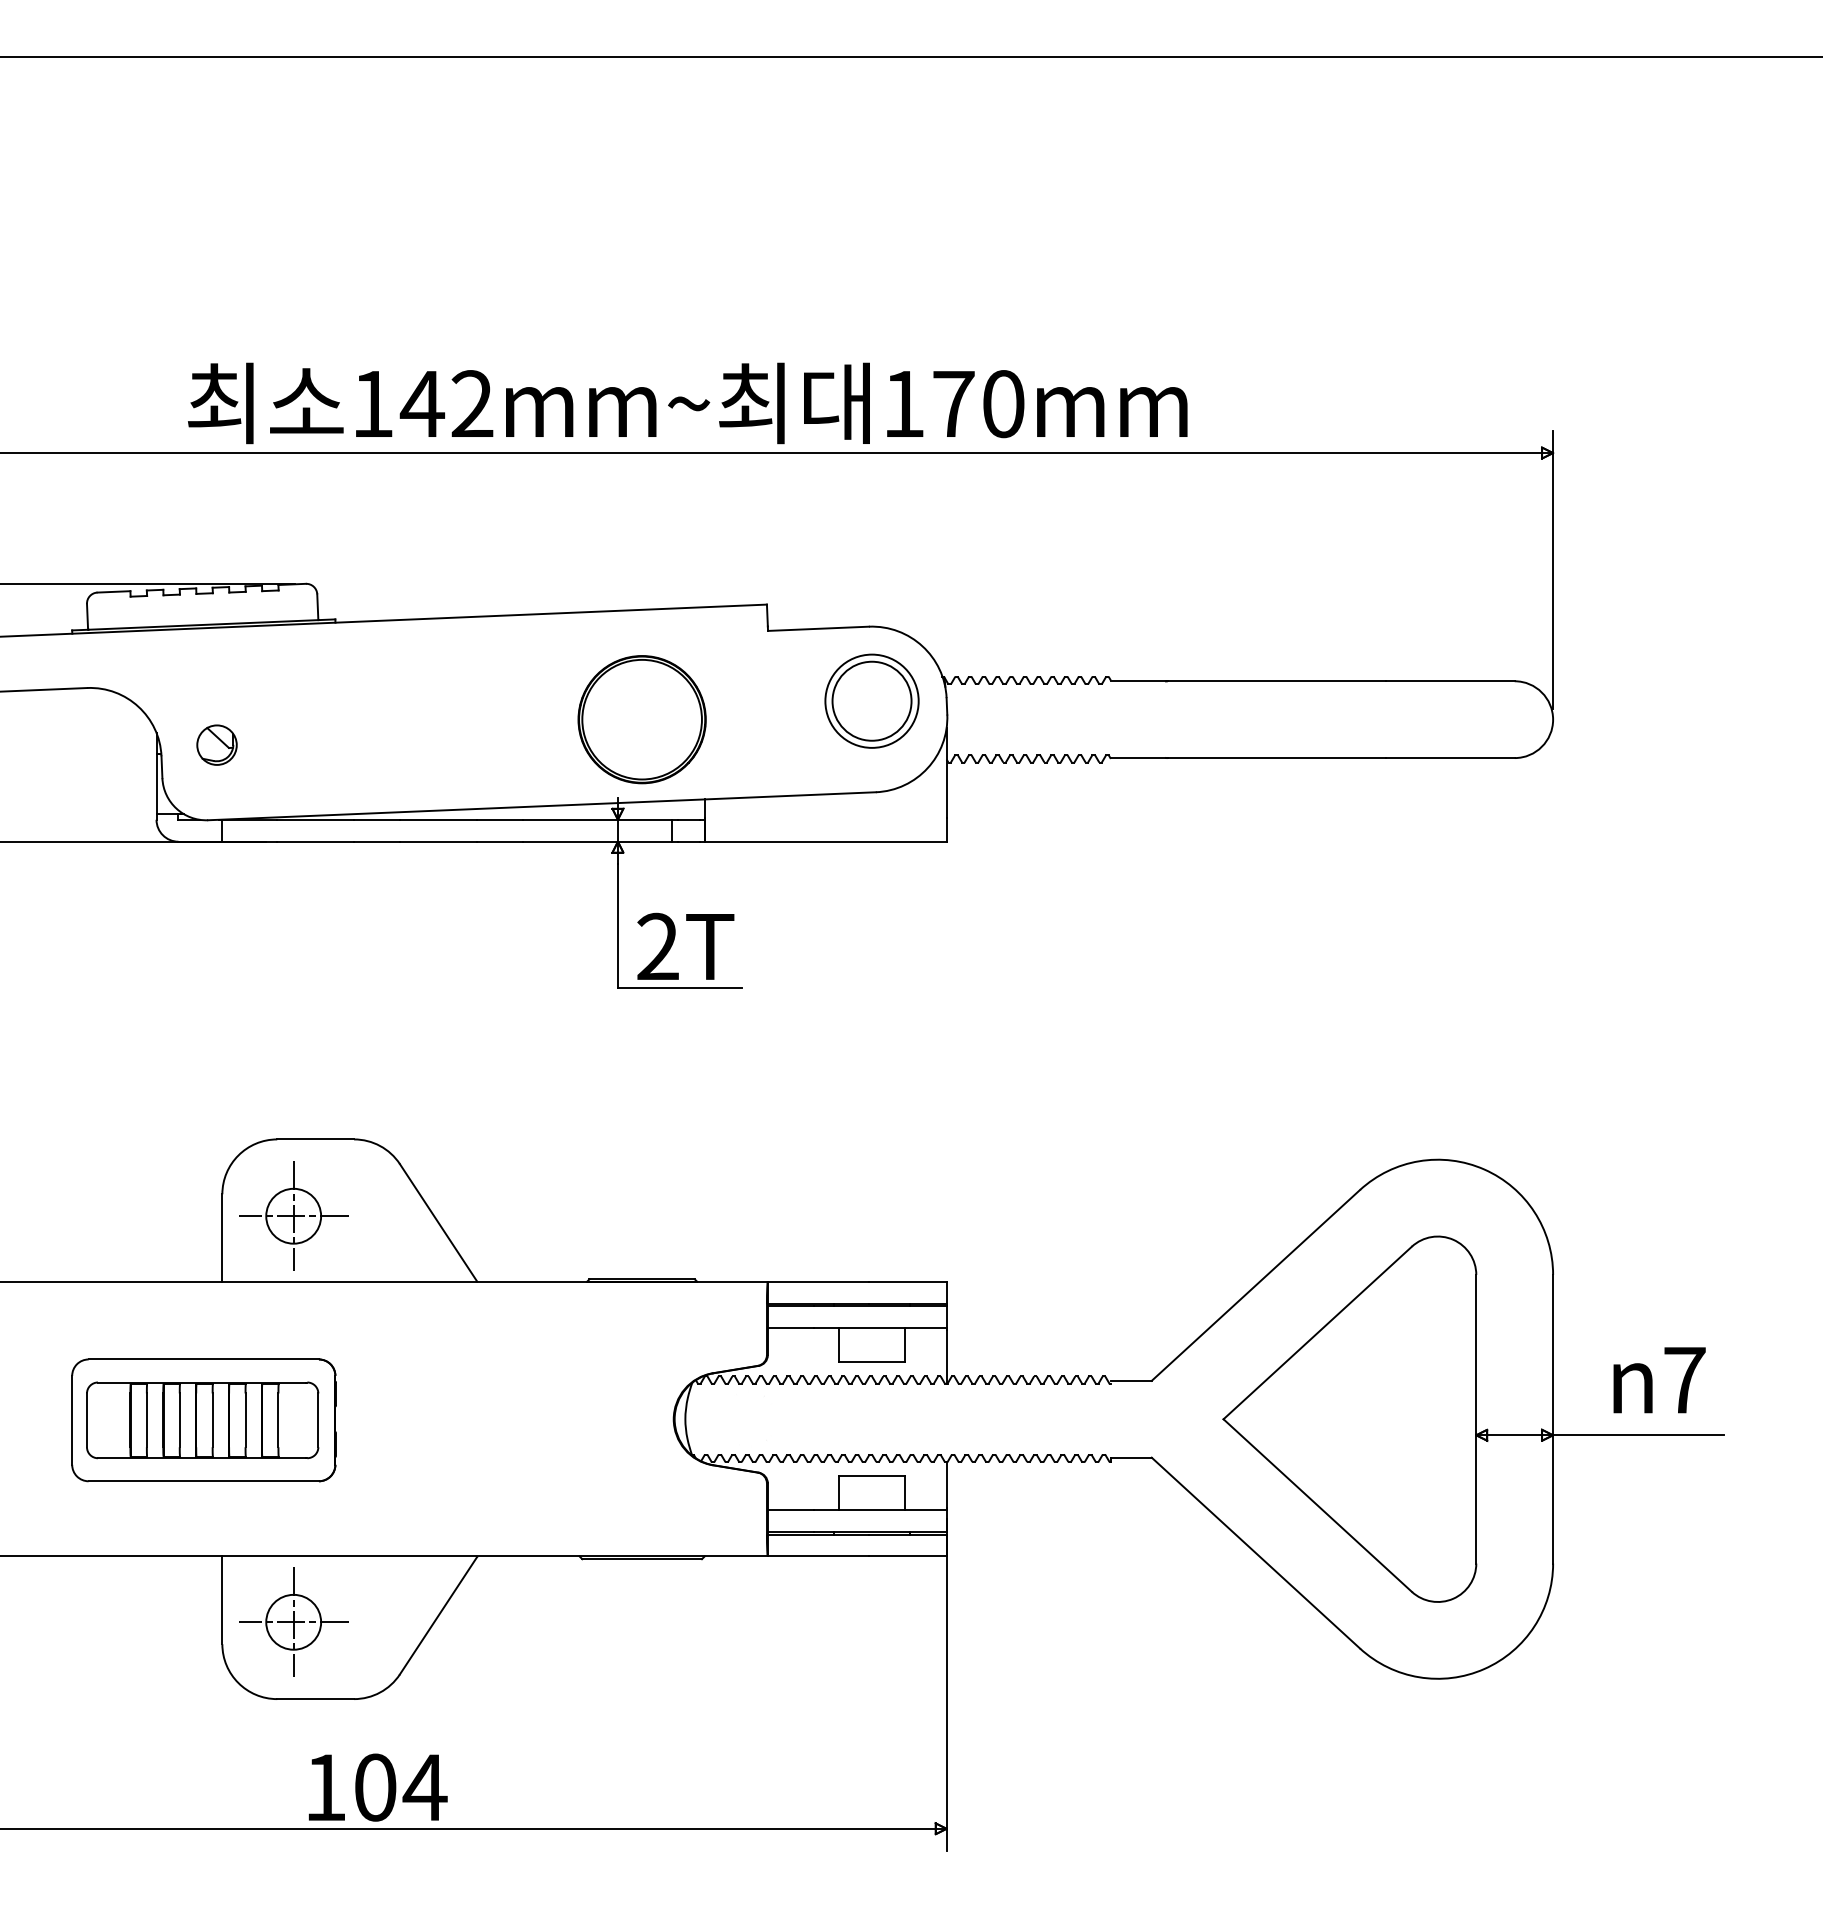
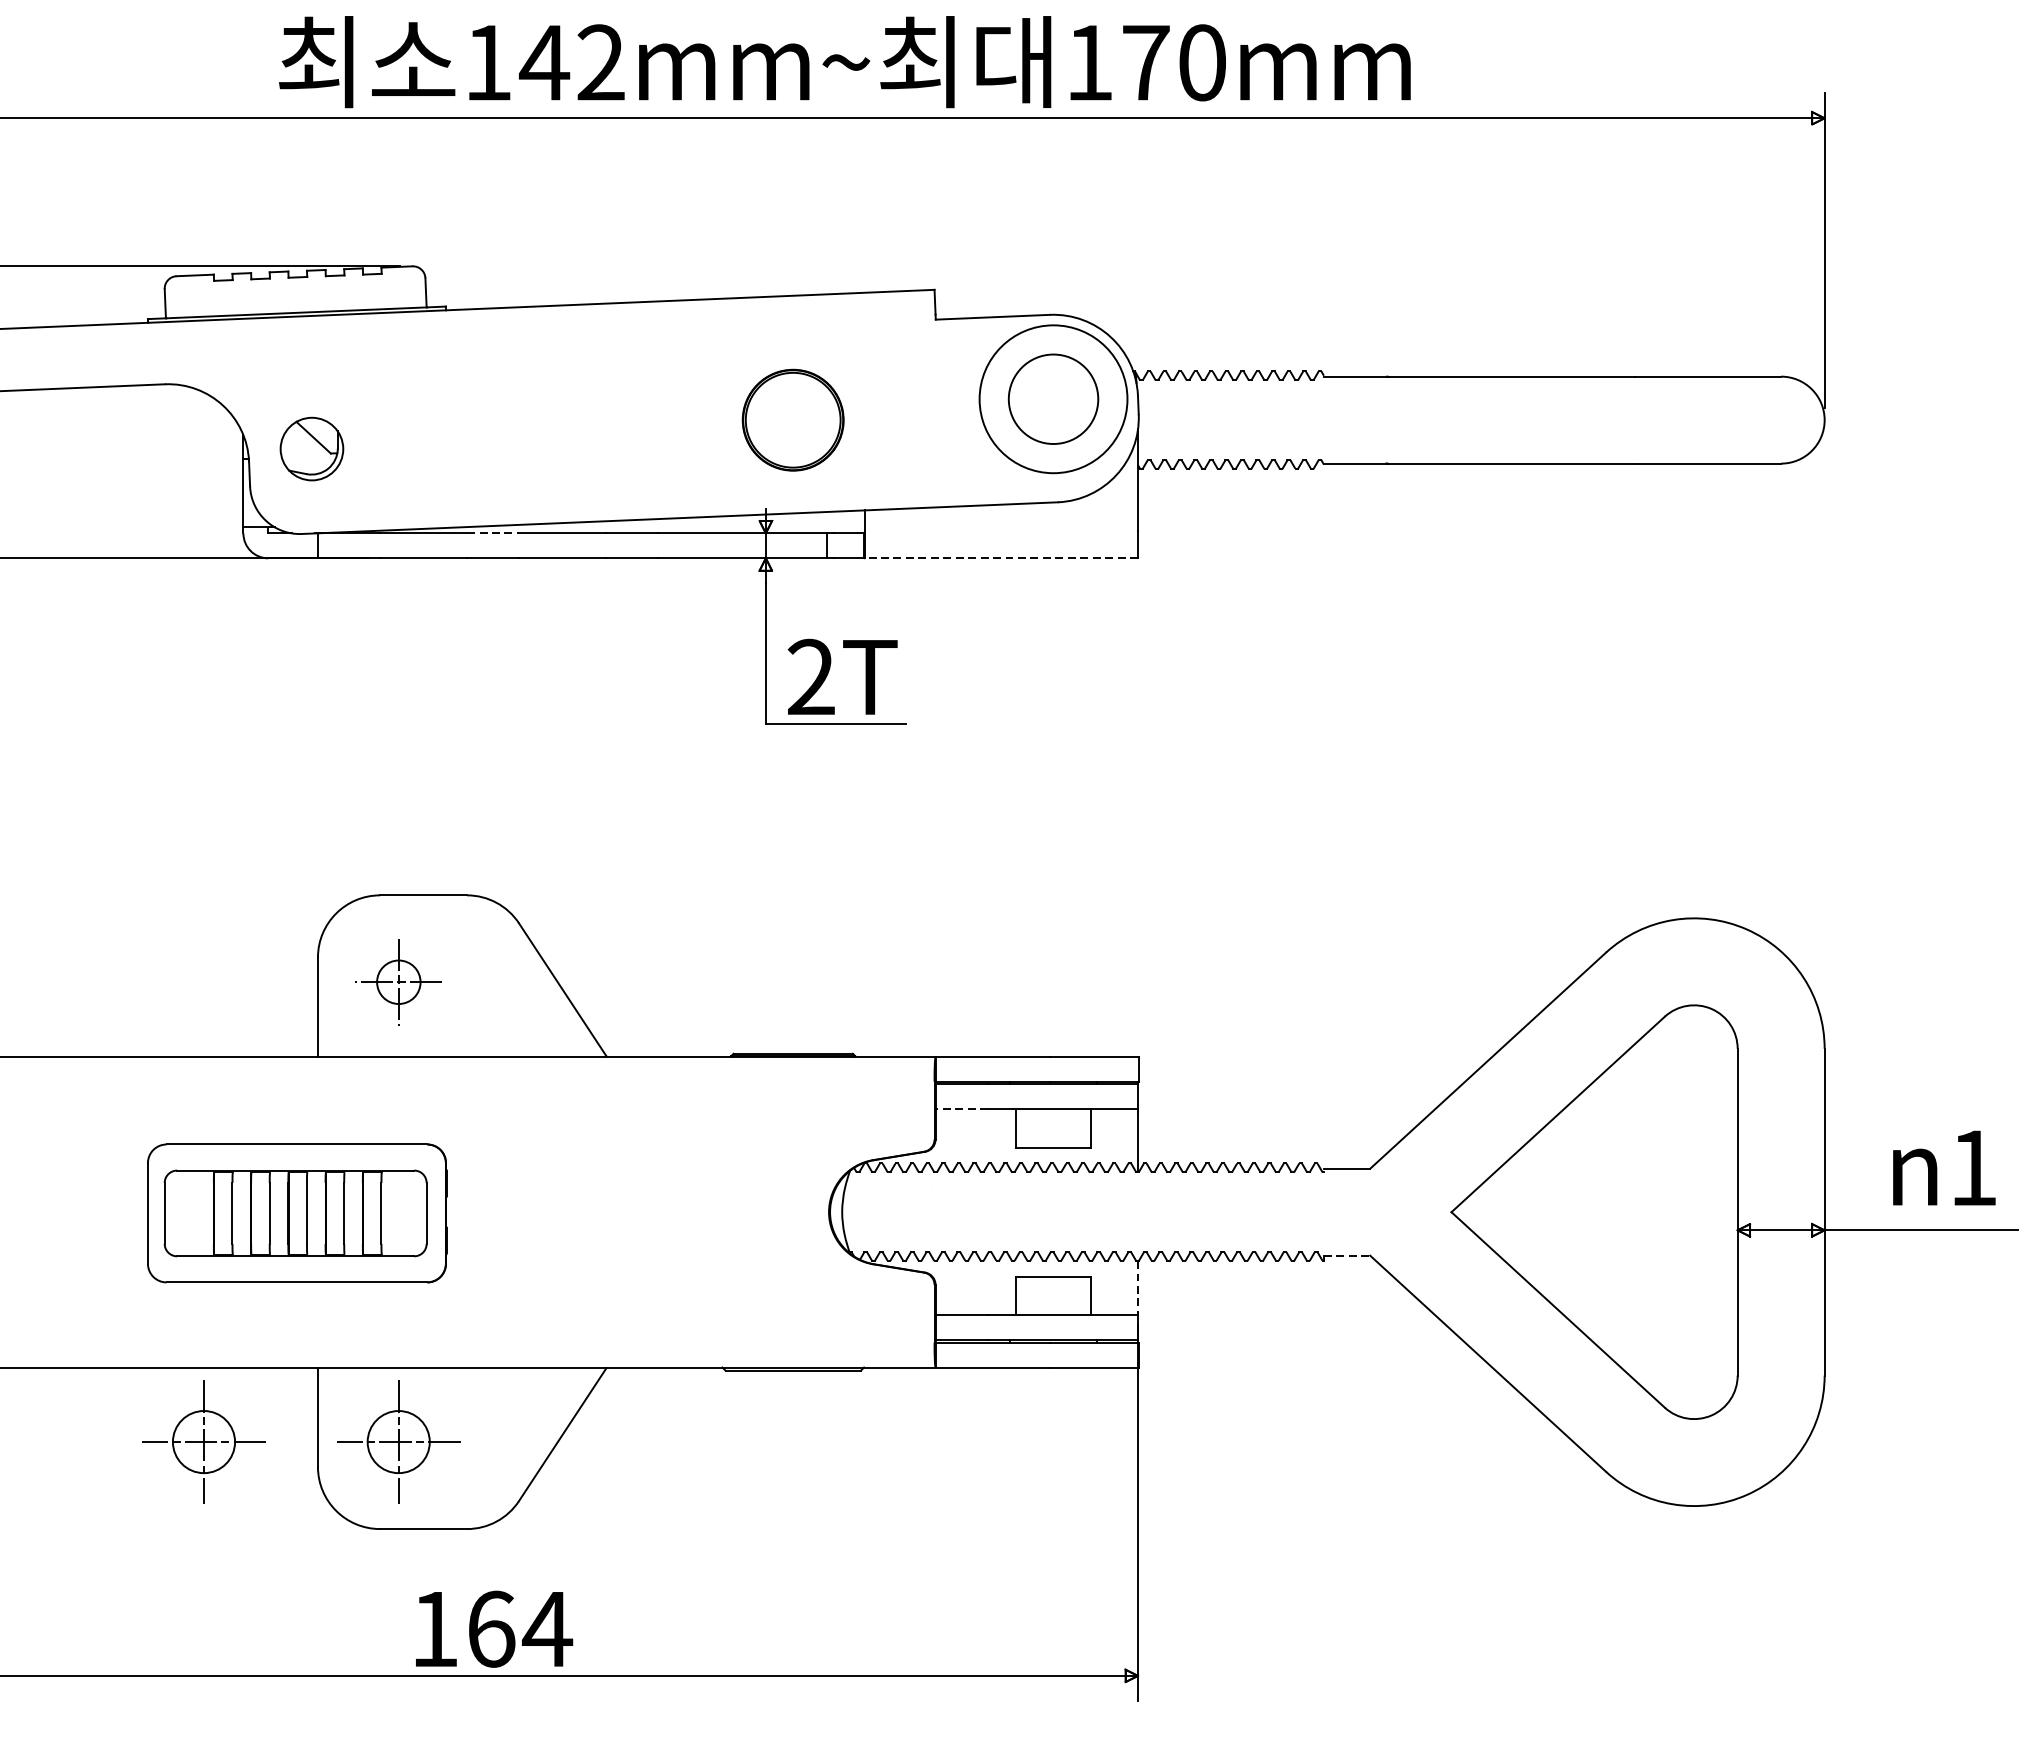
circle: (871, 700) -> (1052, 398), size x1.4
part: (641, 719) -> (792, 419), size x0.7
part: (216, 744) -> (311, 448), size x1.4
line: (377, 819) -> (493, 533), solid -> dashed
line: (825, 841) -> (1000, 558), solid -> dashed
part: (293, 1215) -> (398, 981), size x0.7
line: (790, 1328) -> (961, 1109), solid -> dashed
text: (1684, 1380) -> (1973, 1168), 7 -> 1
line: (1131, 1457) -> (1347, 1255), solid -> dashed
line: (946, 1485) -> (1137, 1287), solid -> dashed
part: (121, 1621) -> (203, 1441), added
text: (375, 1787) -> (491, 1629), 104 -> 164

